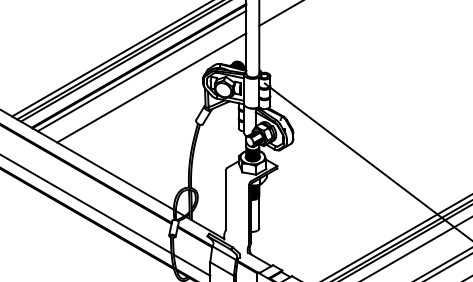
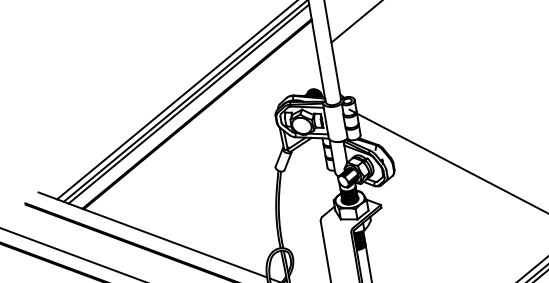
line: (141, 70) -> (200, 119), removed
line: (151, 87) -> (216, 137), removed

